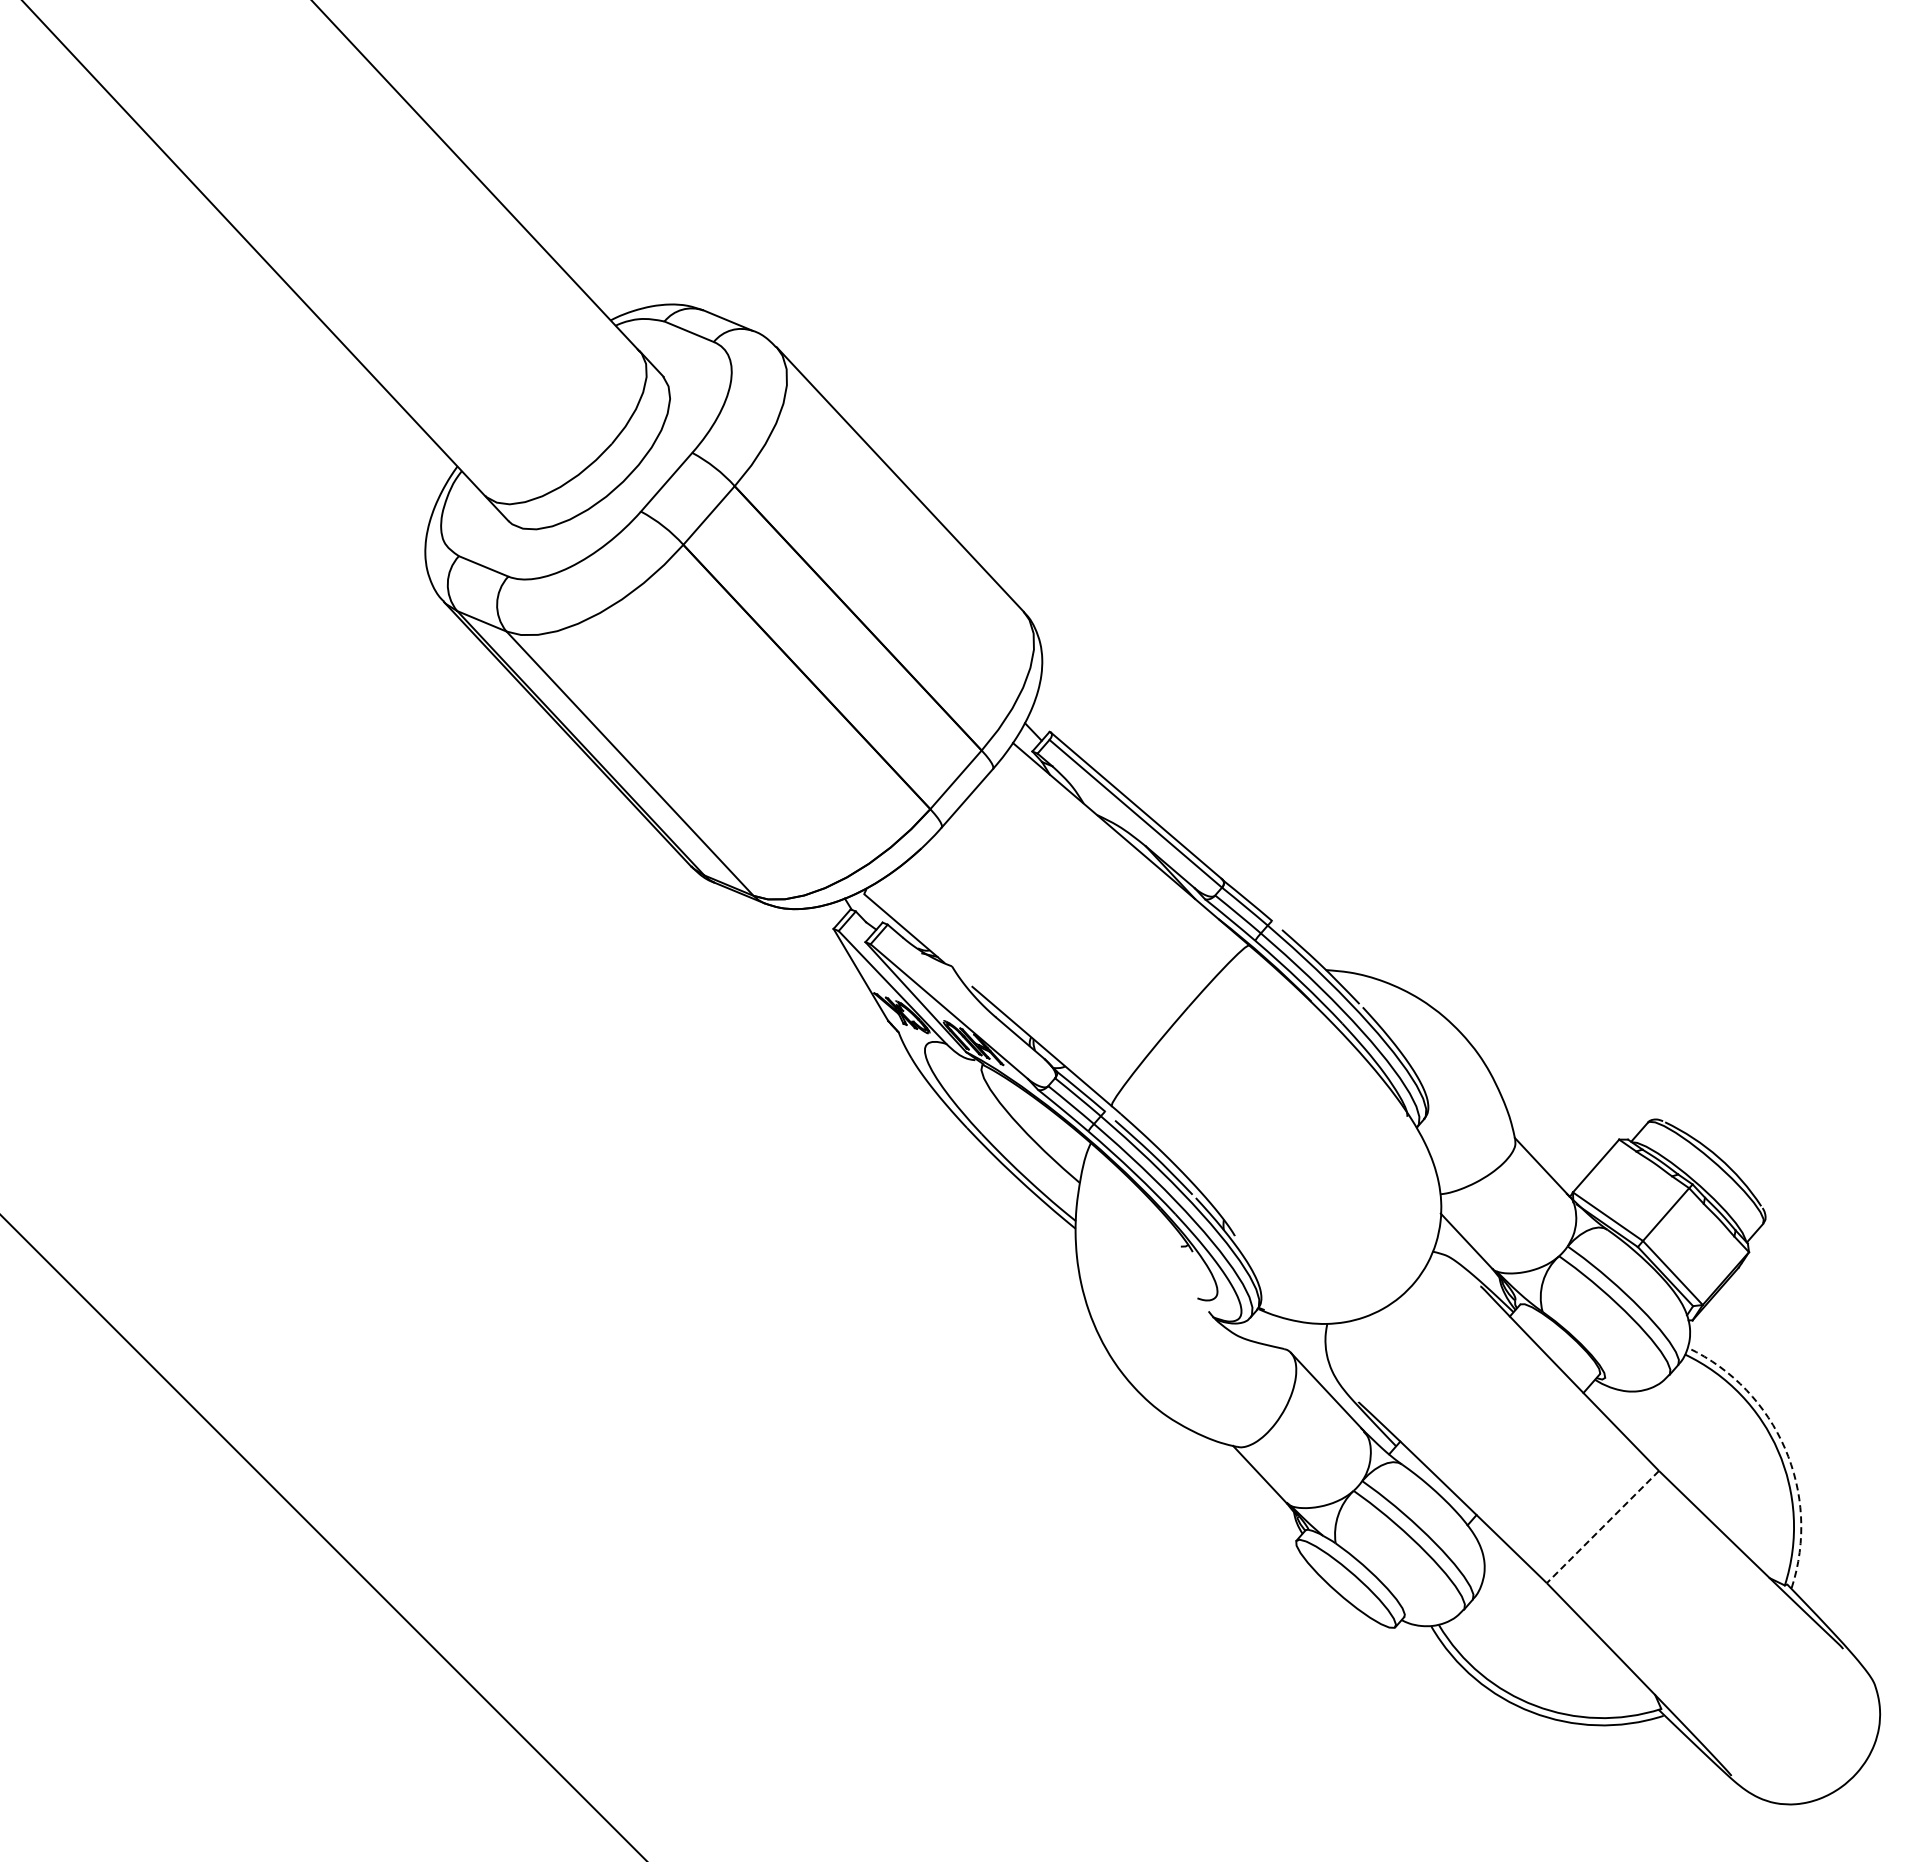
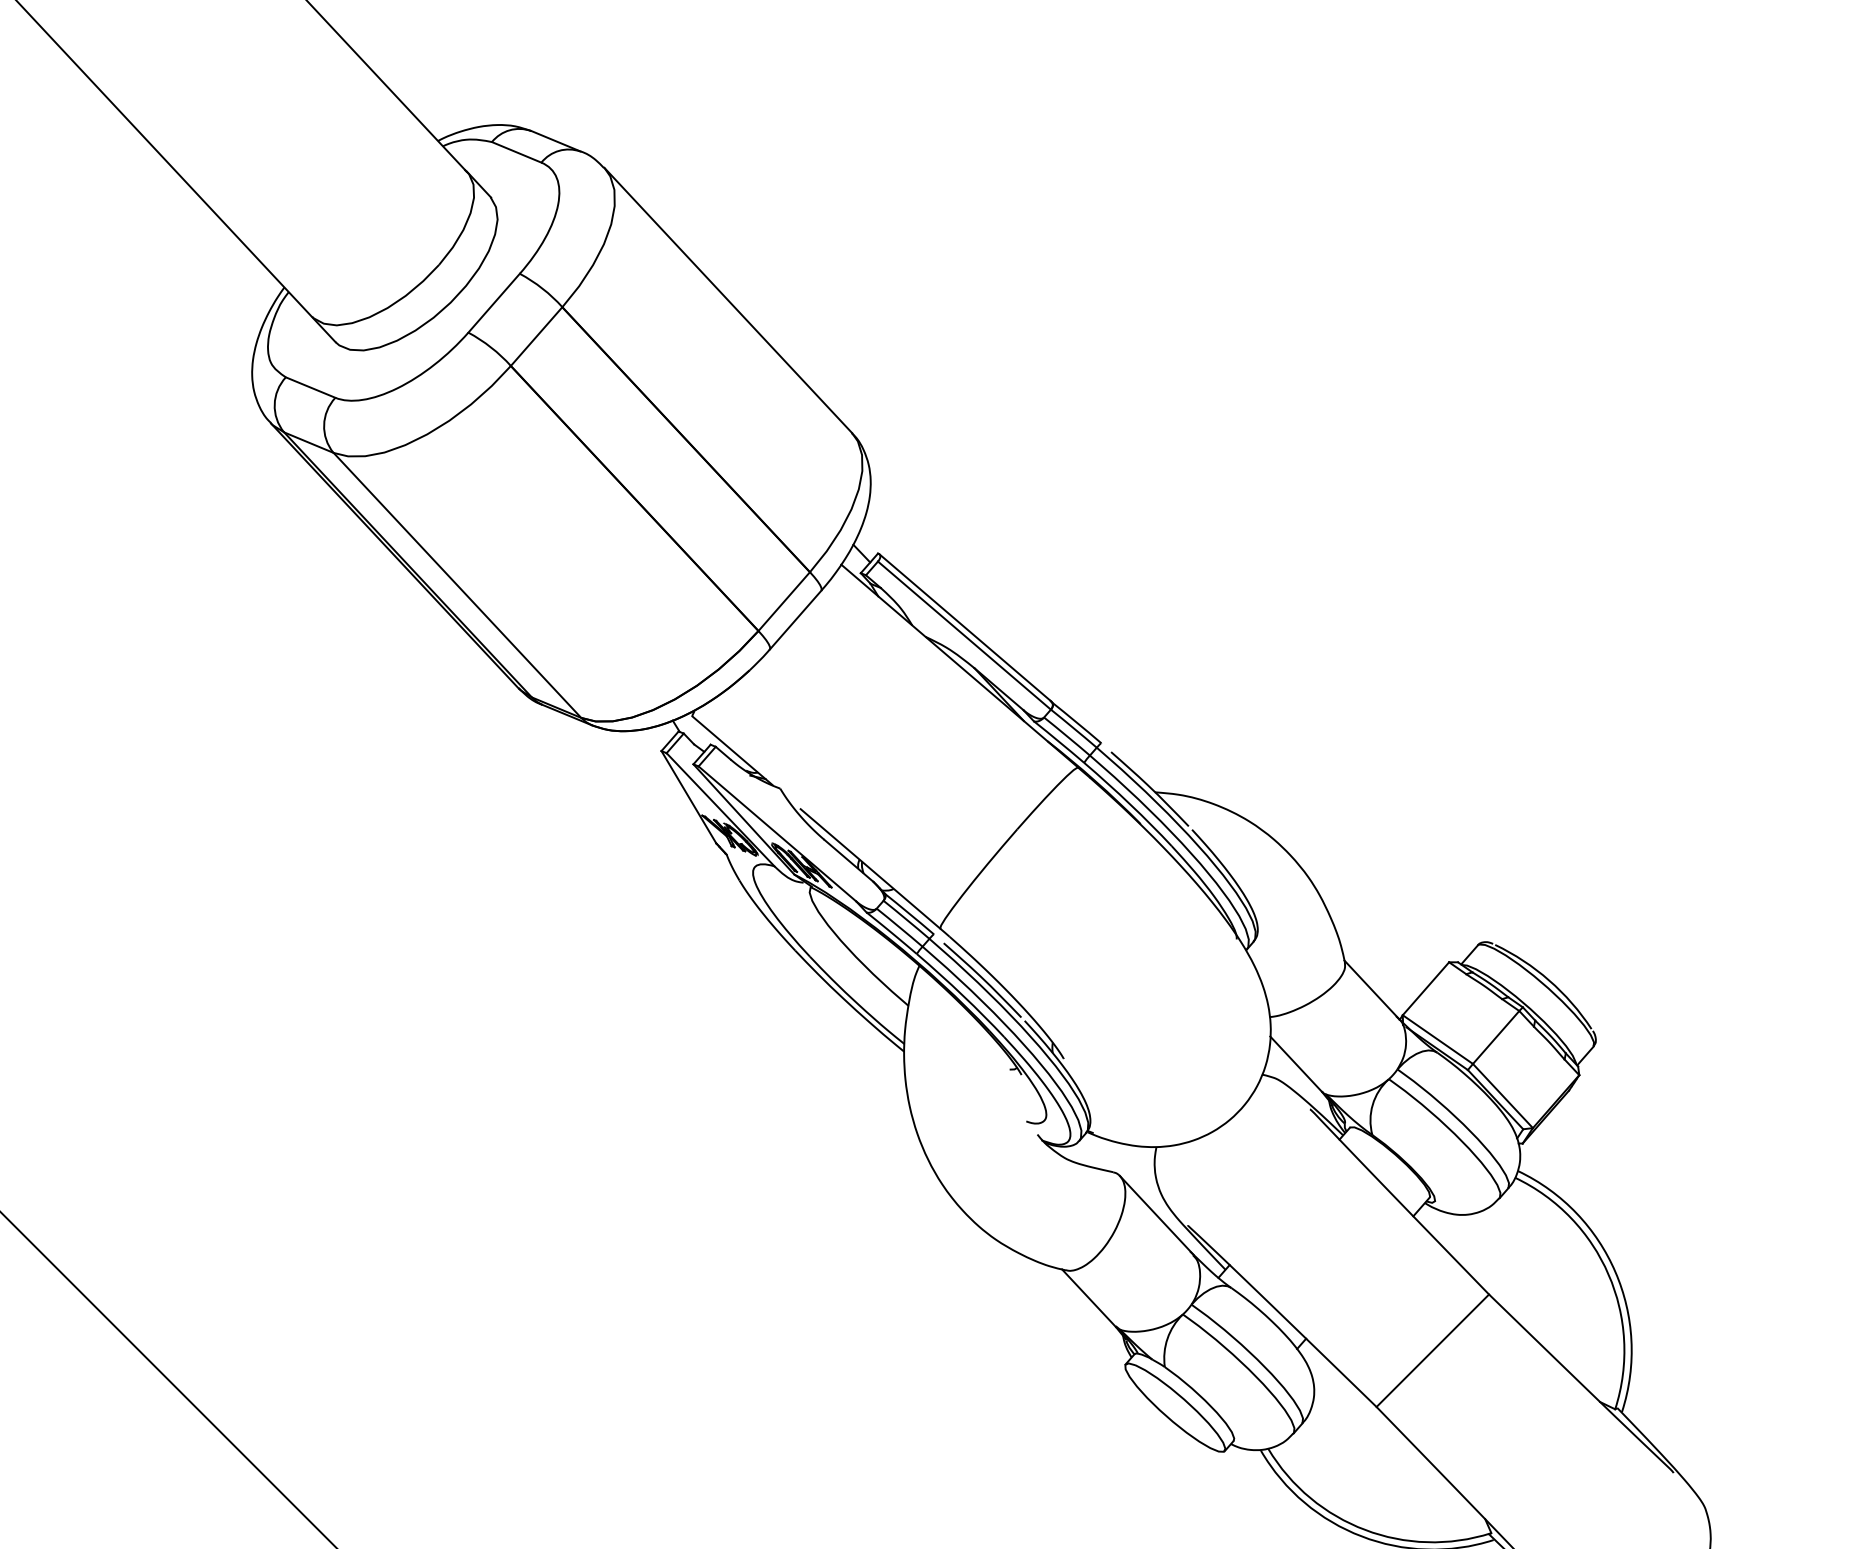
arc: (1785, 1448) -> (1615, 1271), dashed -> solid
line: (1602, 1527) -> (1432, 1351), dashed -> solid

